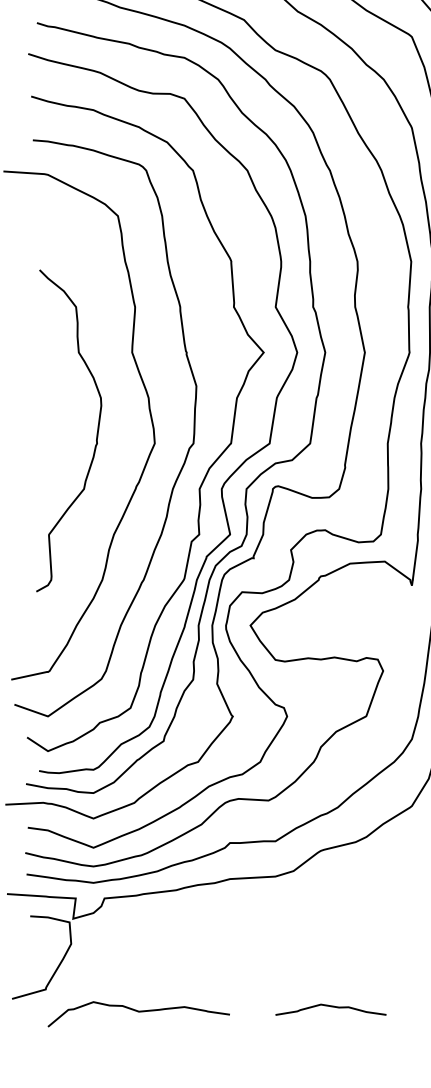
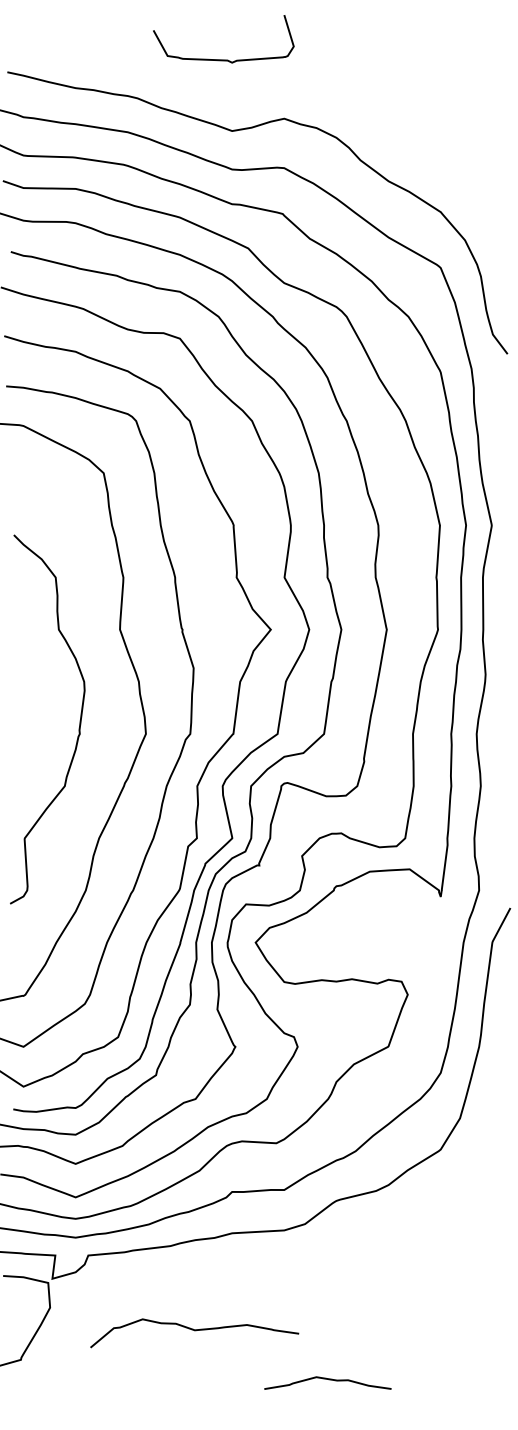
curve: (331, 1007) -> (328, 1380), moved
curve: (138, 1012) -> (194, 1331), moved

